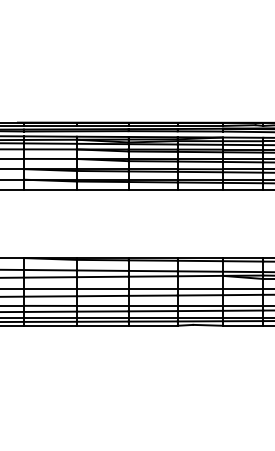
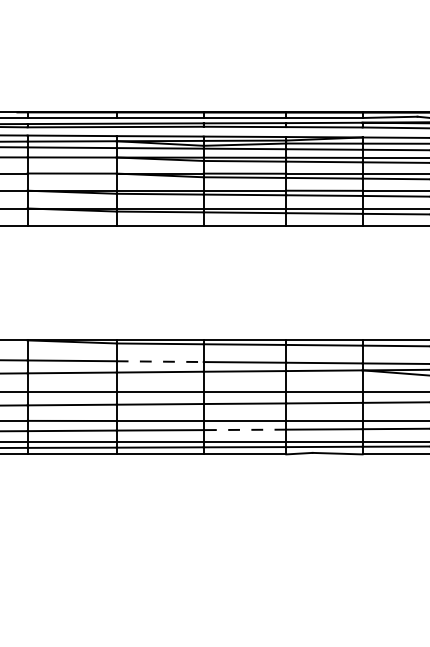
line: (102, 270) -> (159, 361), solid -> dashed
line: (153, 311) -> (245, 430), solid -> dashed

